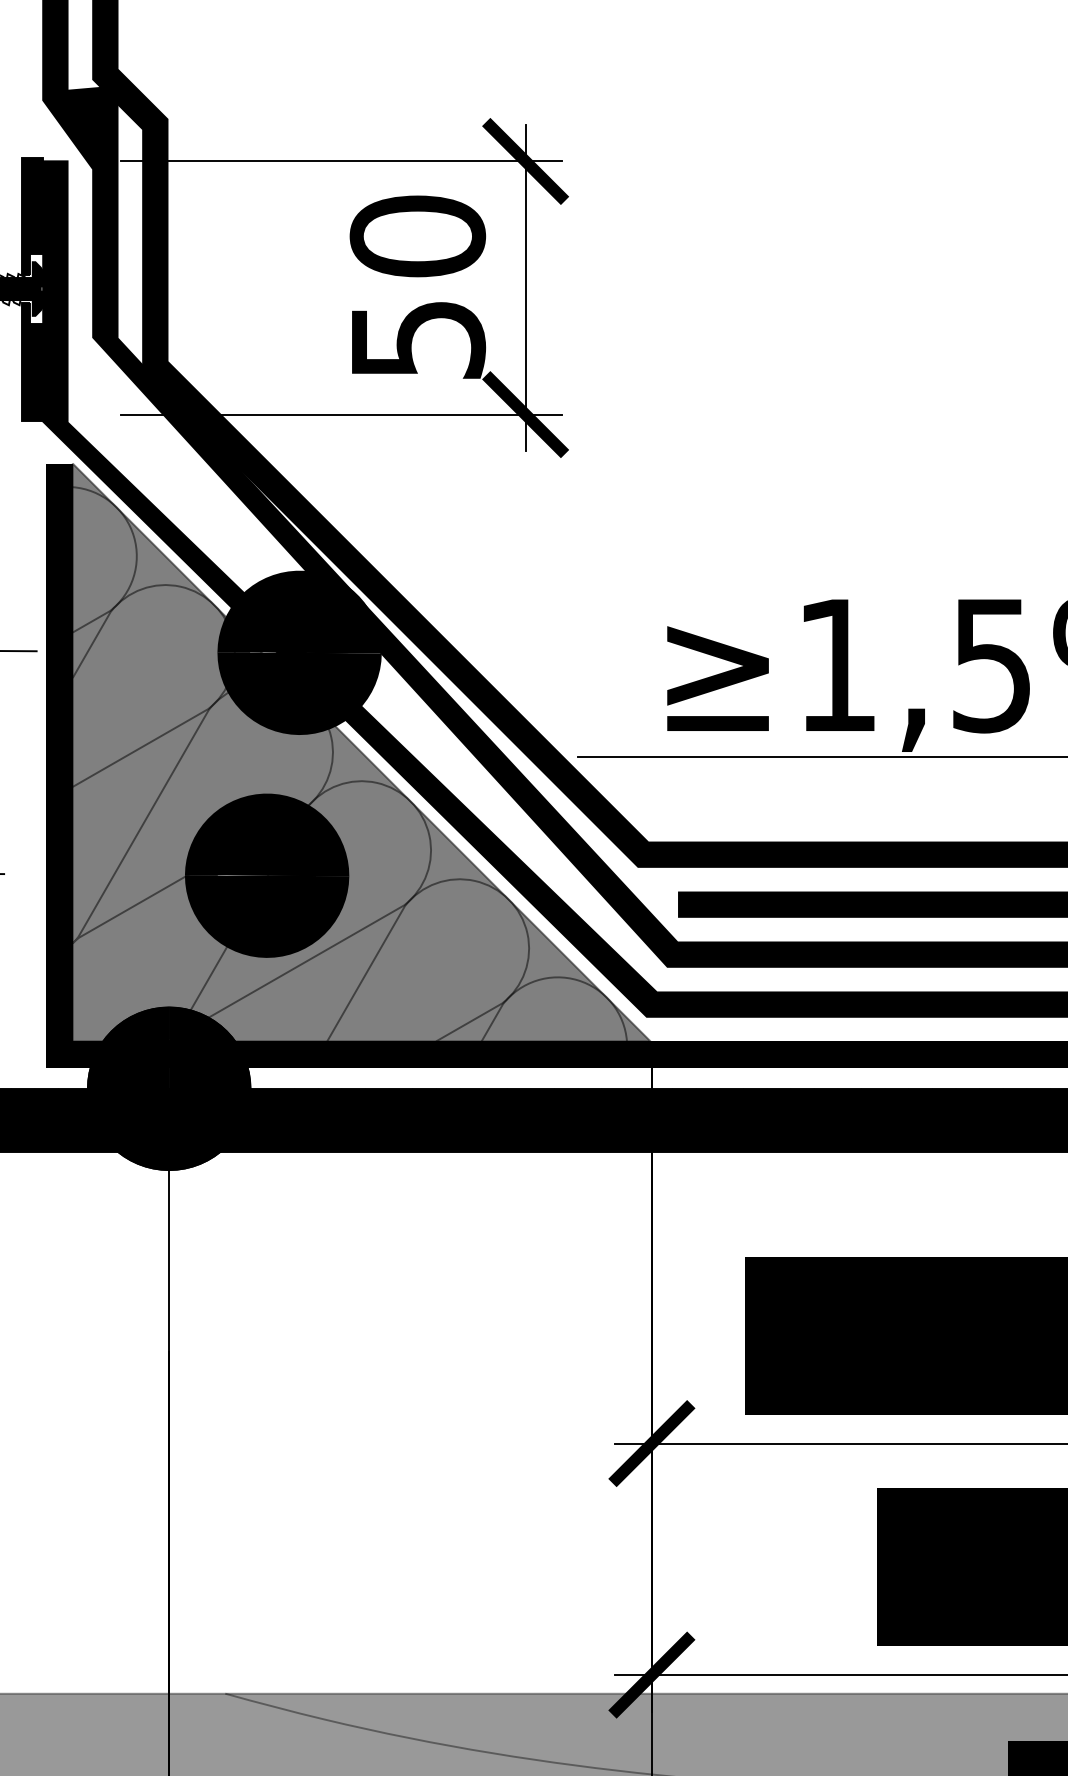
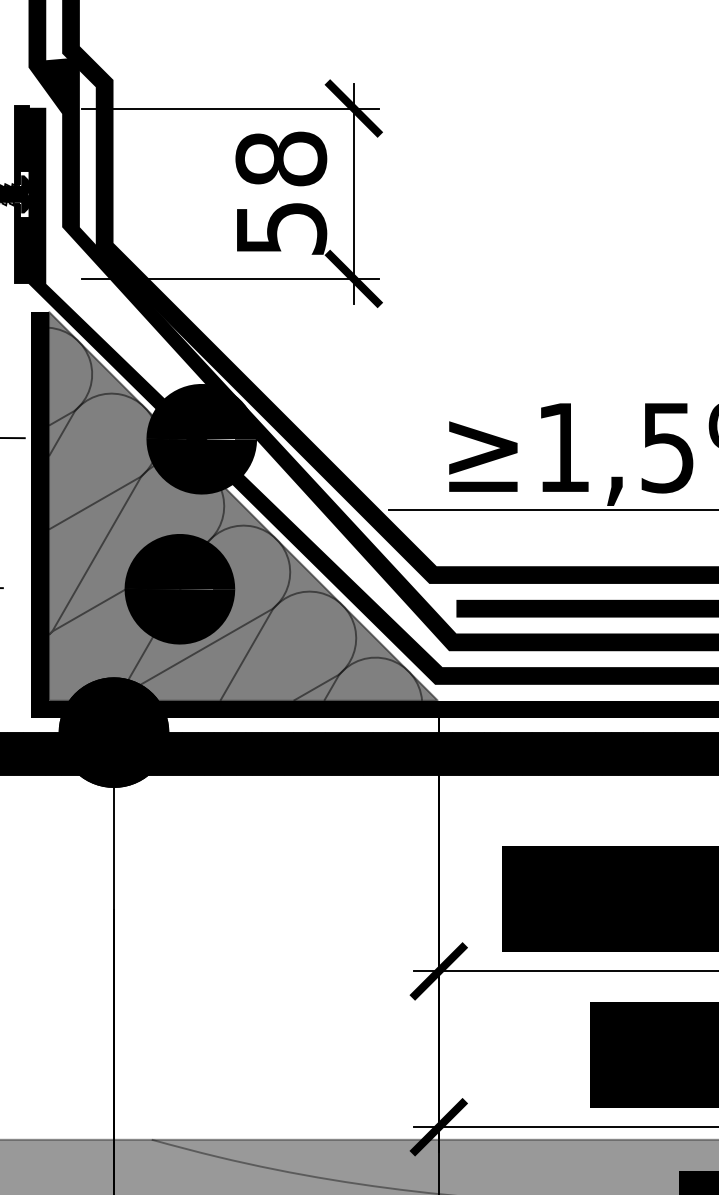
text: (416, 235) -> (280, 158), 50 -> 58

